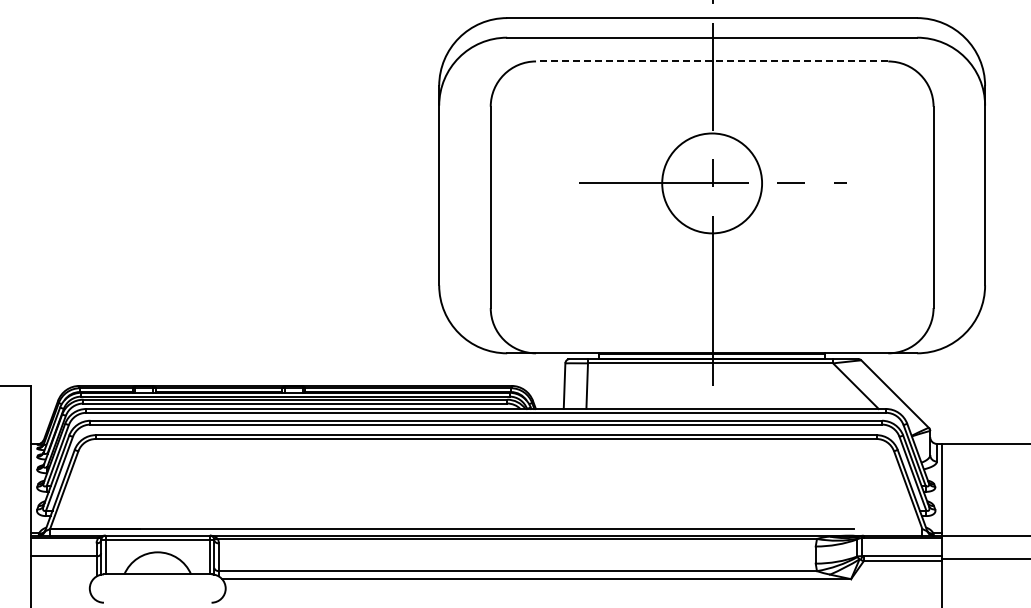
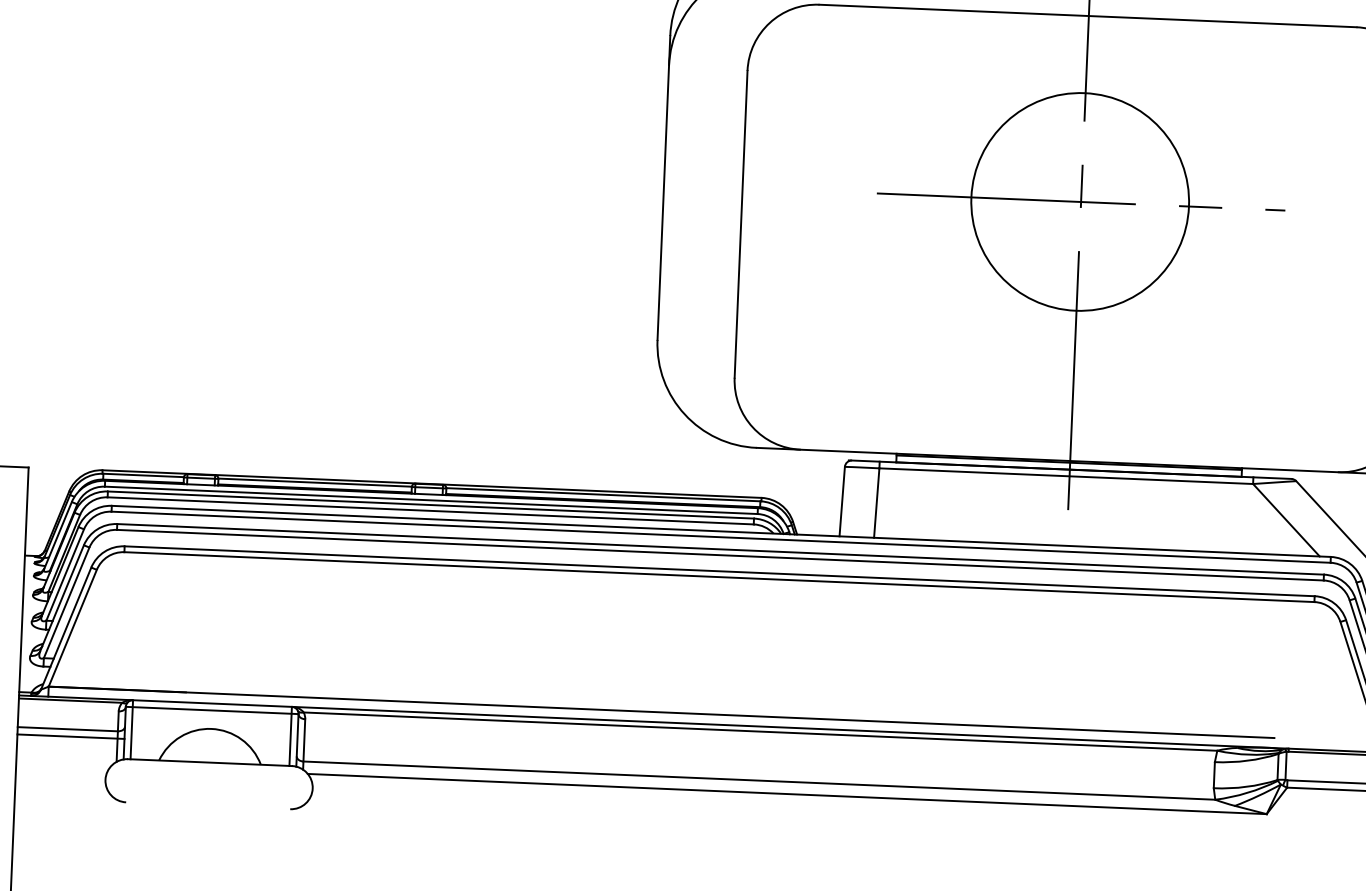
line: (711, 61) -> (1086, 16), dashed -> solid
circle: (711, 183) -> (1079, 202), size x1.43
line: (65, 561) -> (70, 737), added

